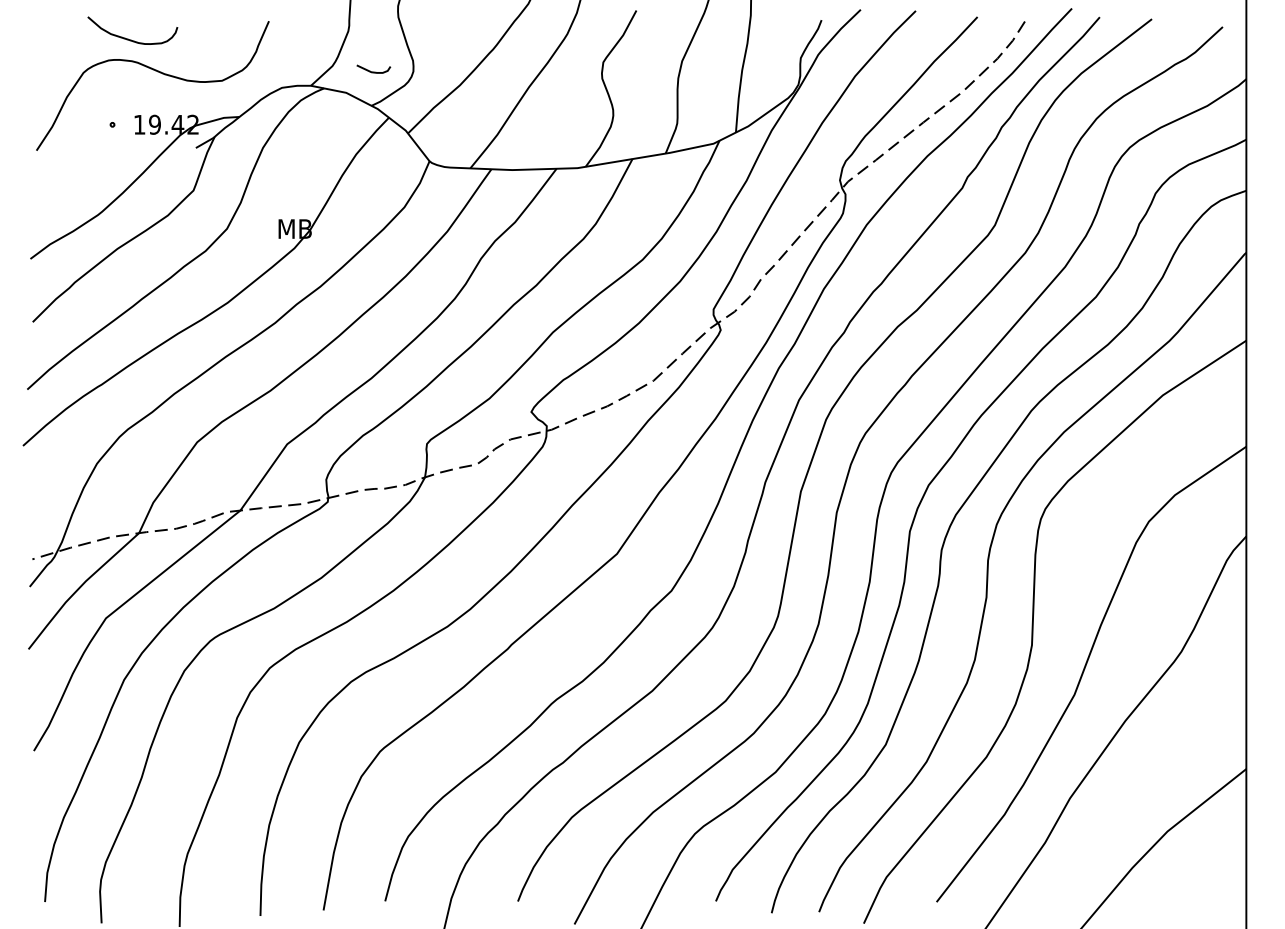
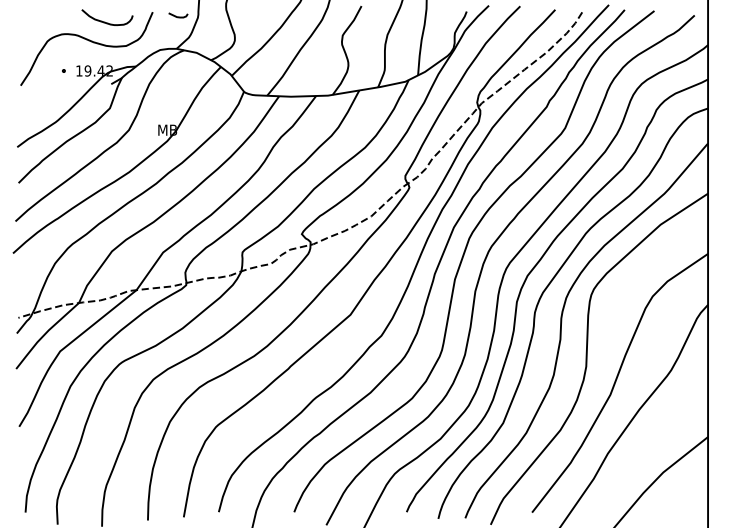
curve: (129, 37) -> (105, 21), moved
curve: (374, 71) -> (178, 16), moved

